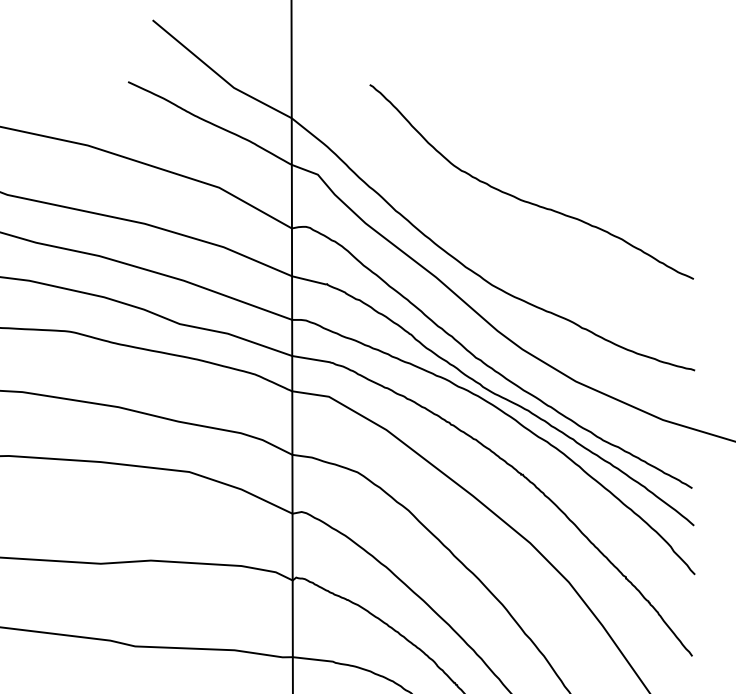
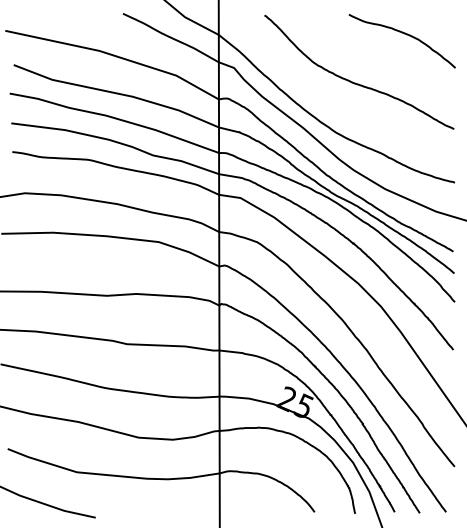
curve: (608, 117) -> (404, 34), added

